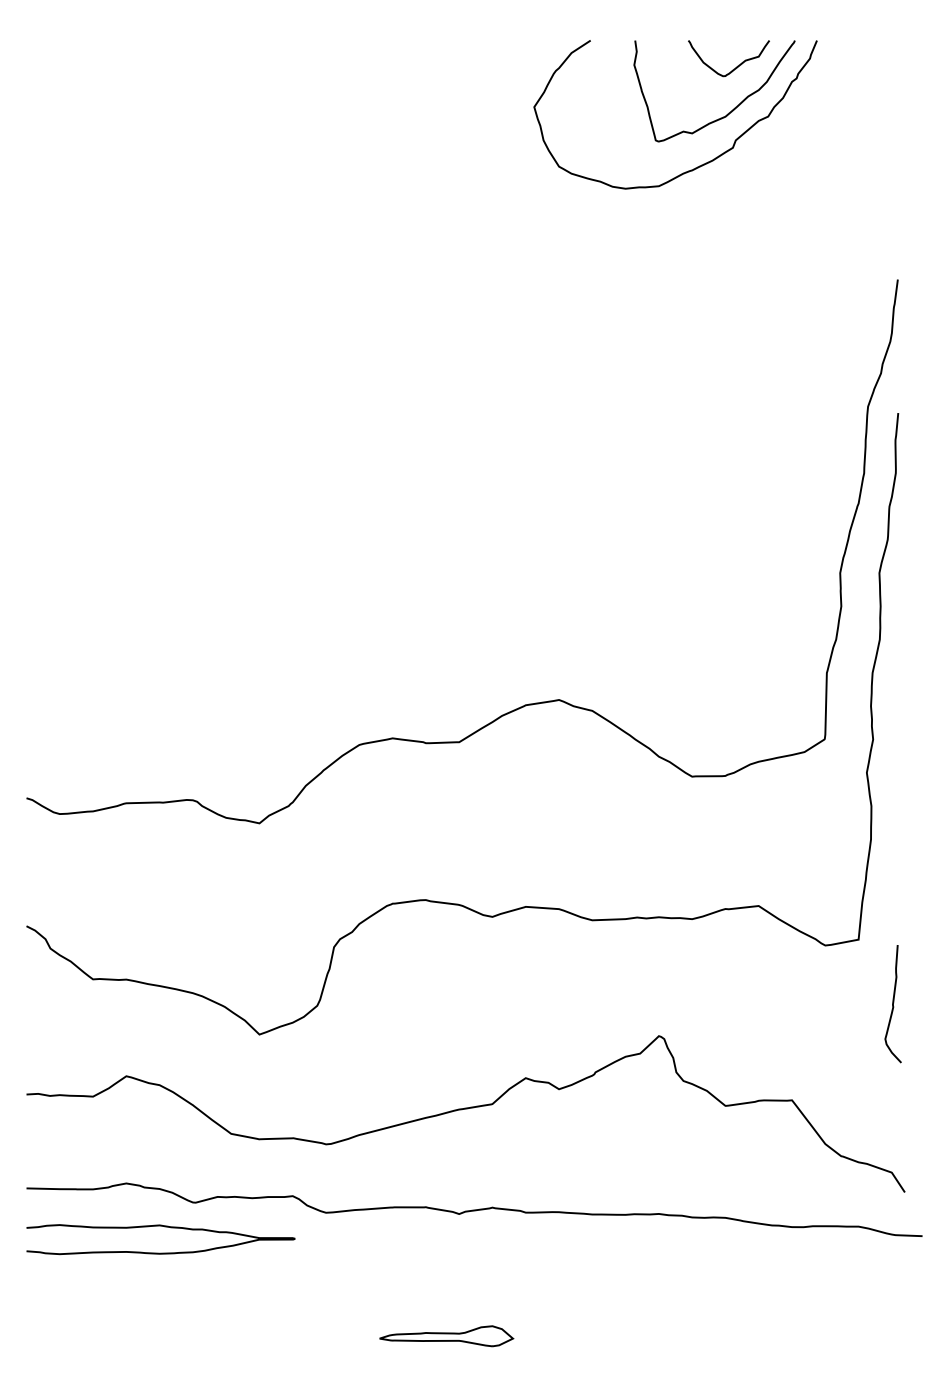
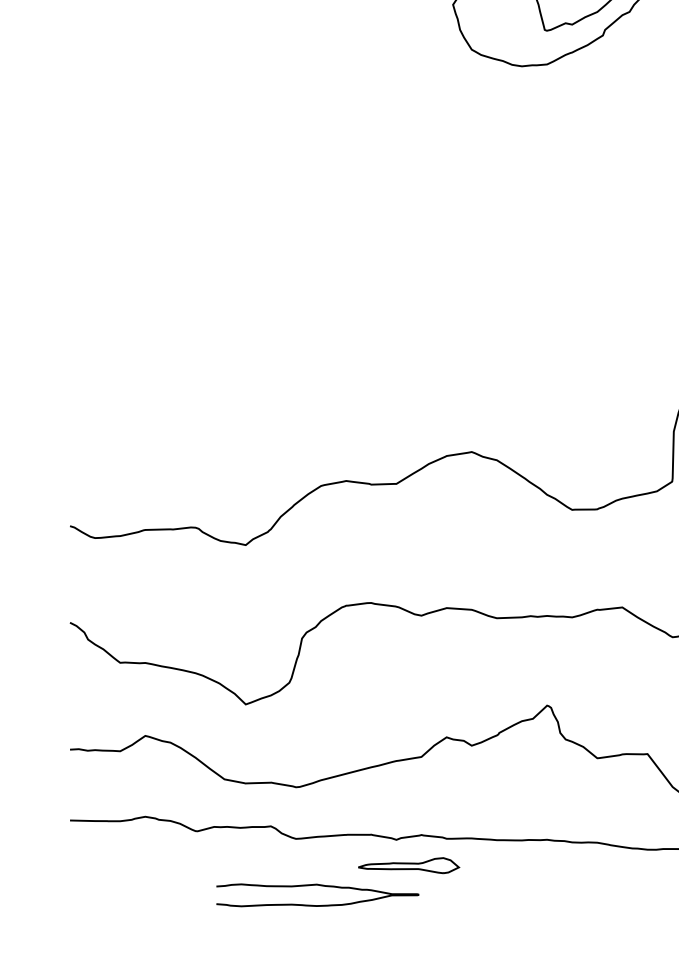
curve: (164, 1227) -> (320, 886), moved
part: (446, 1336) -> (408, 865), moved

